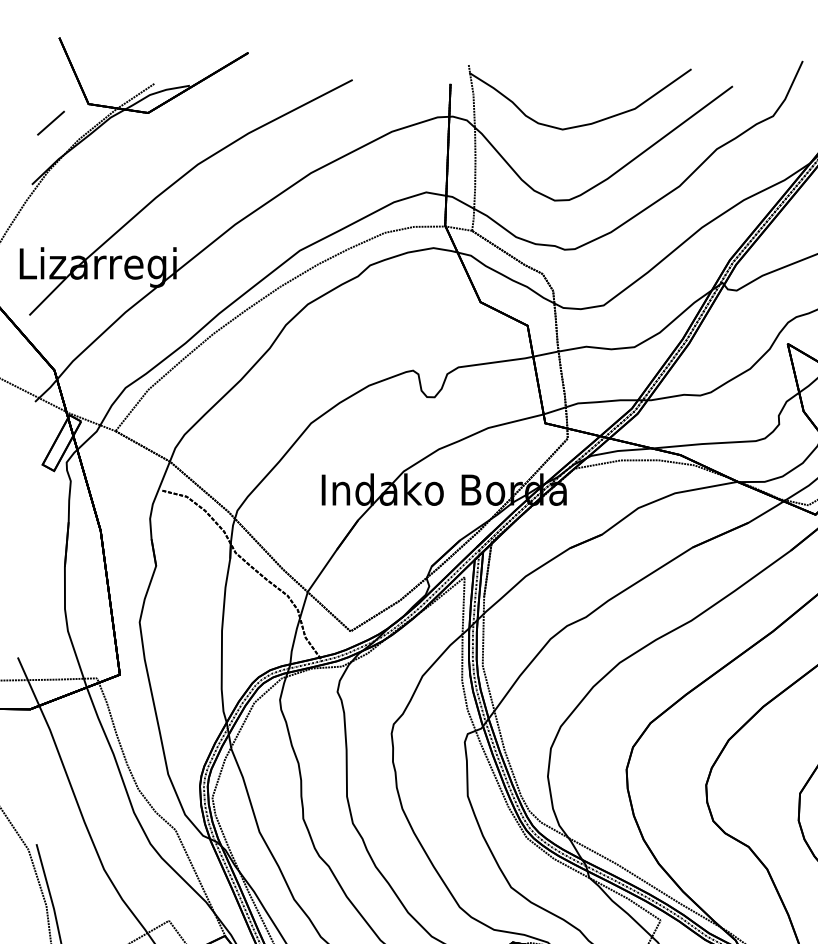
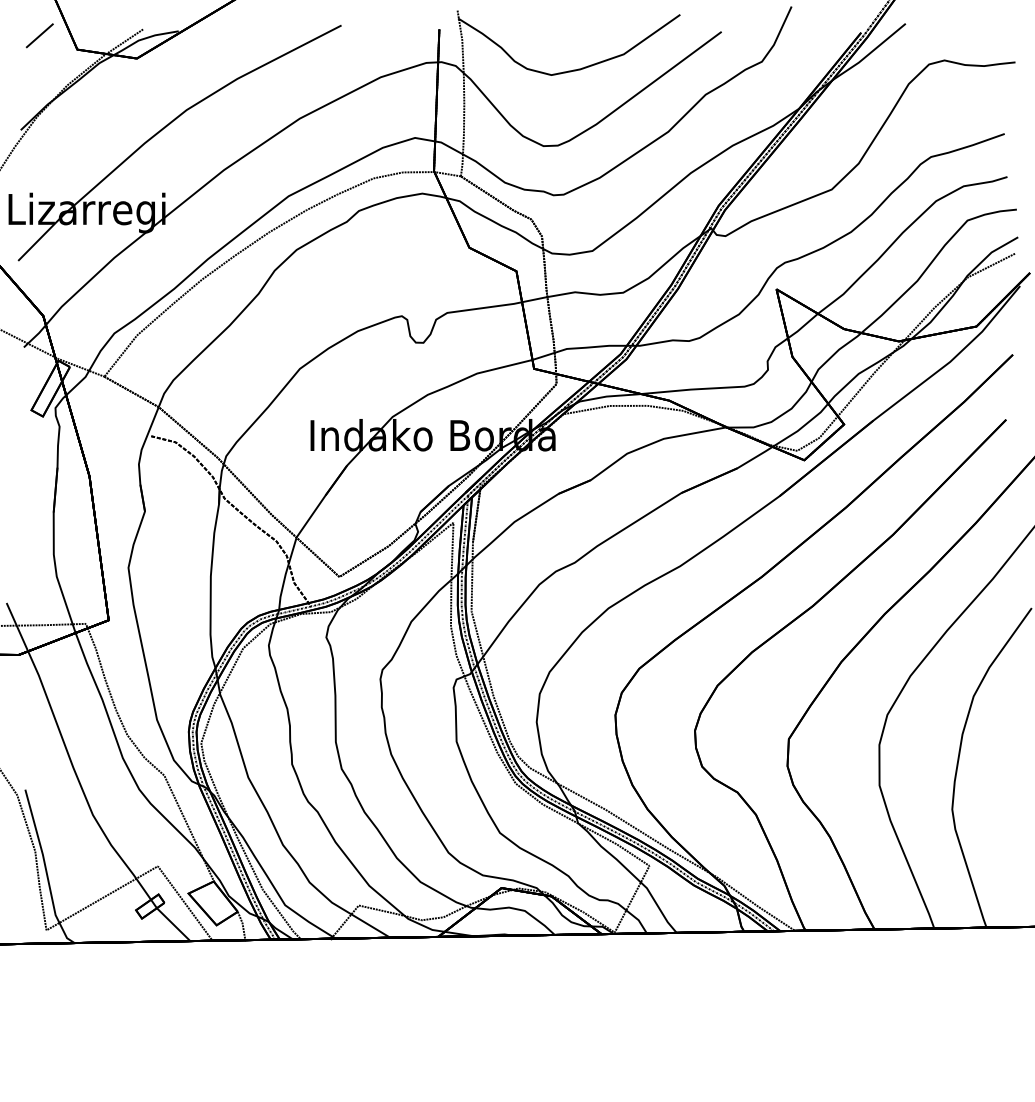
line: (50, 122) -> (39, 35), moved

